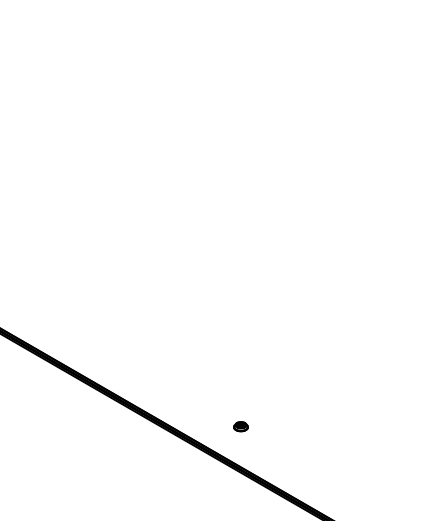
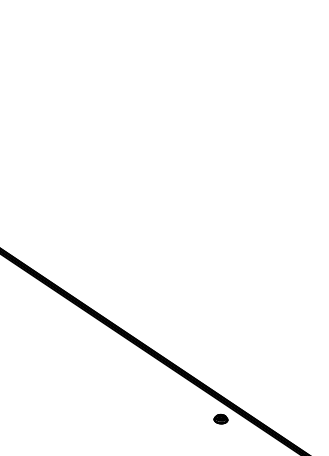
part: (240, 426) -> (220, 418), moved

